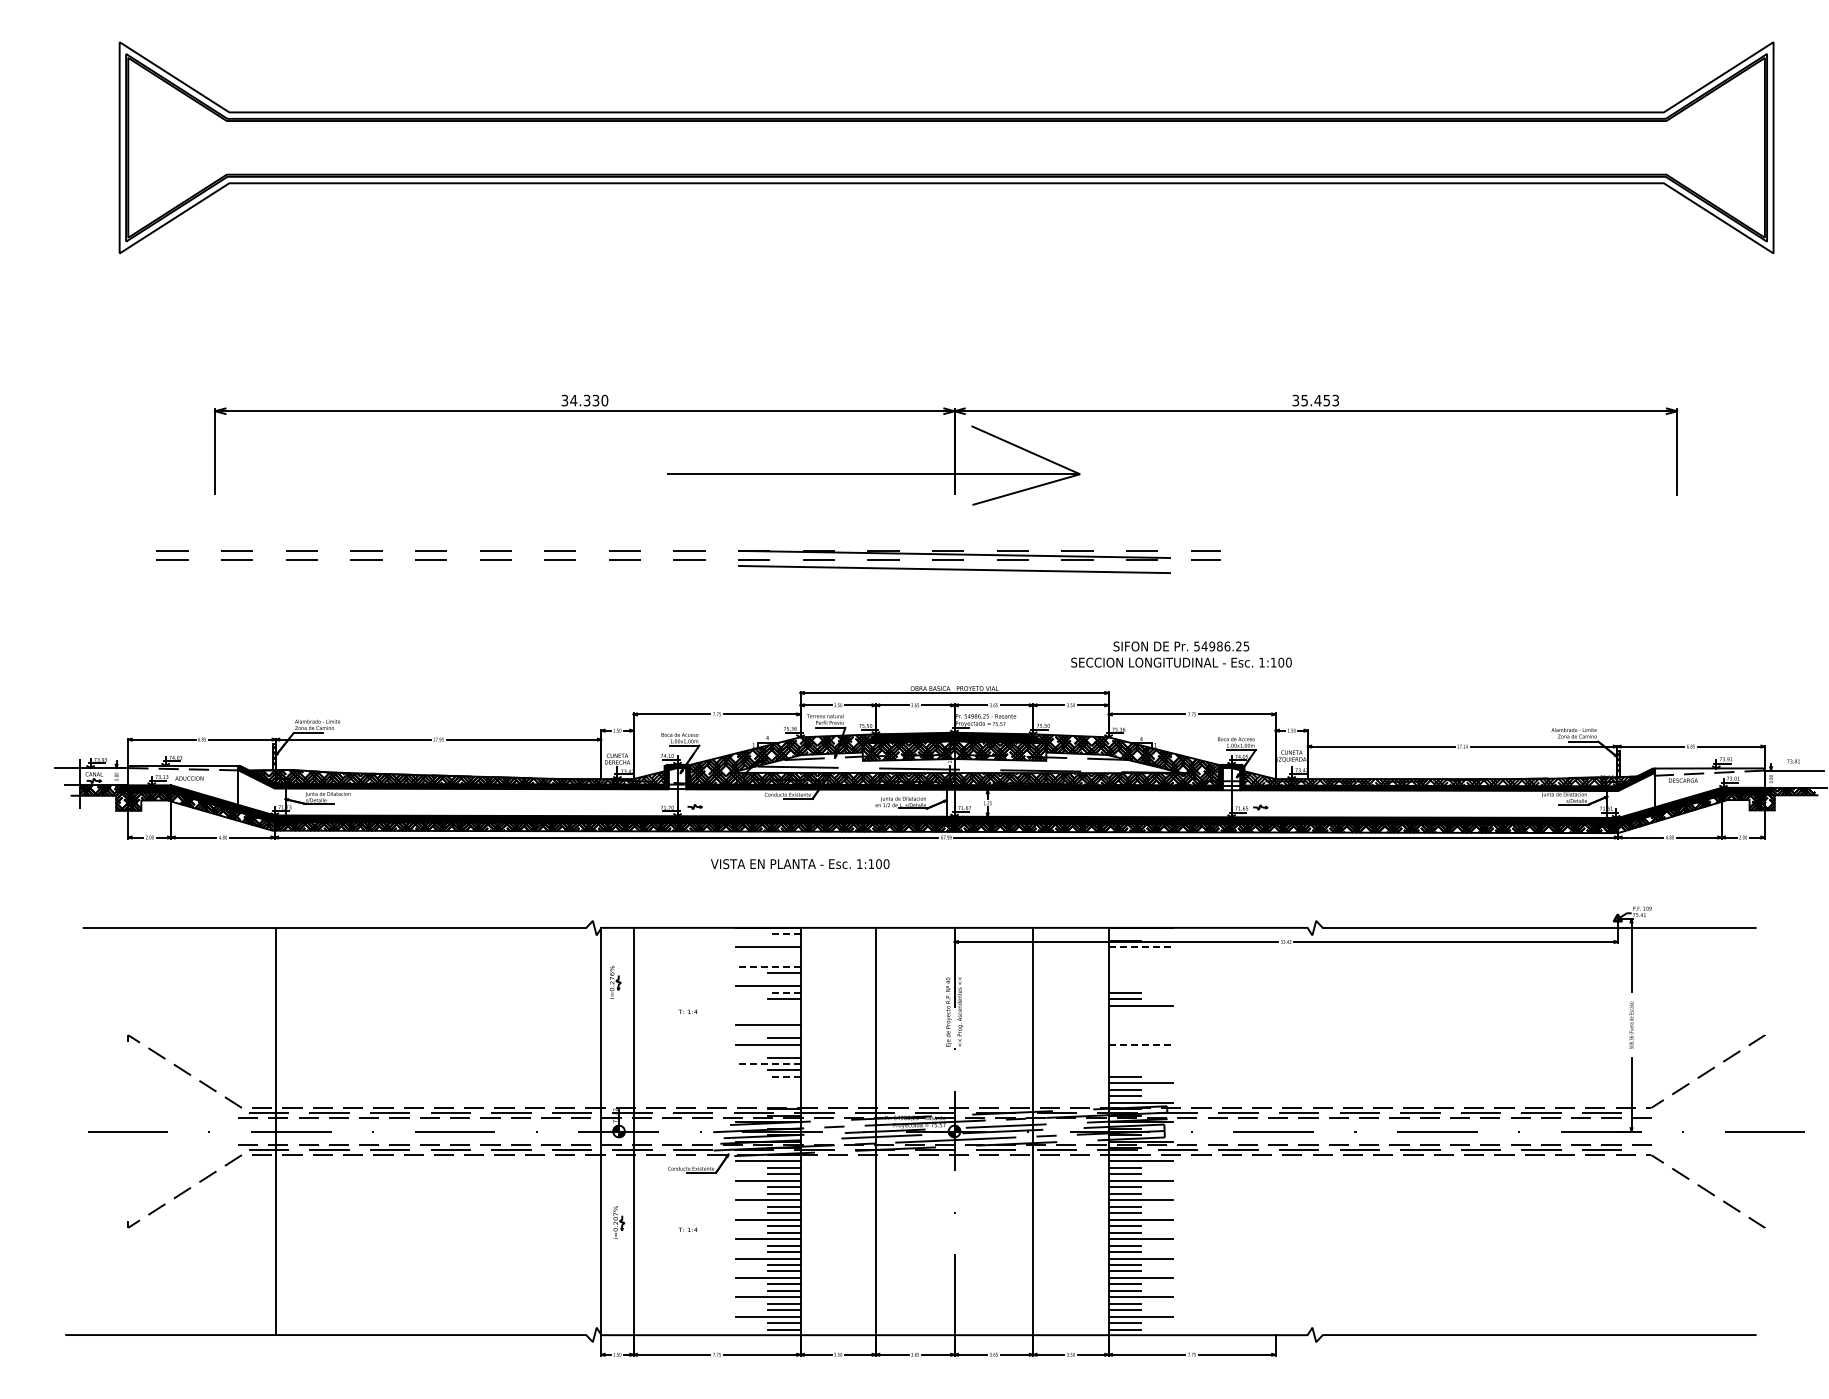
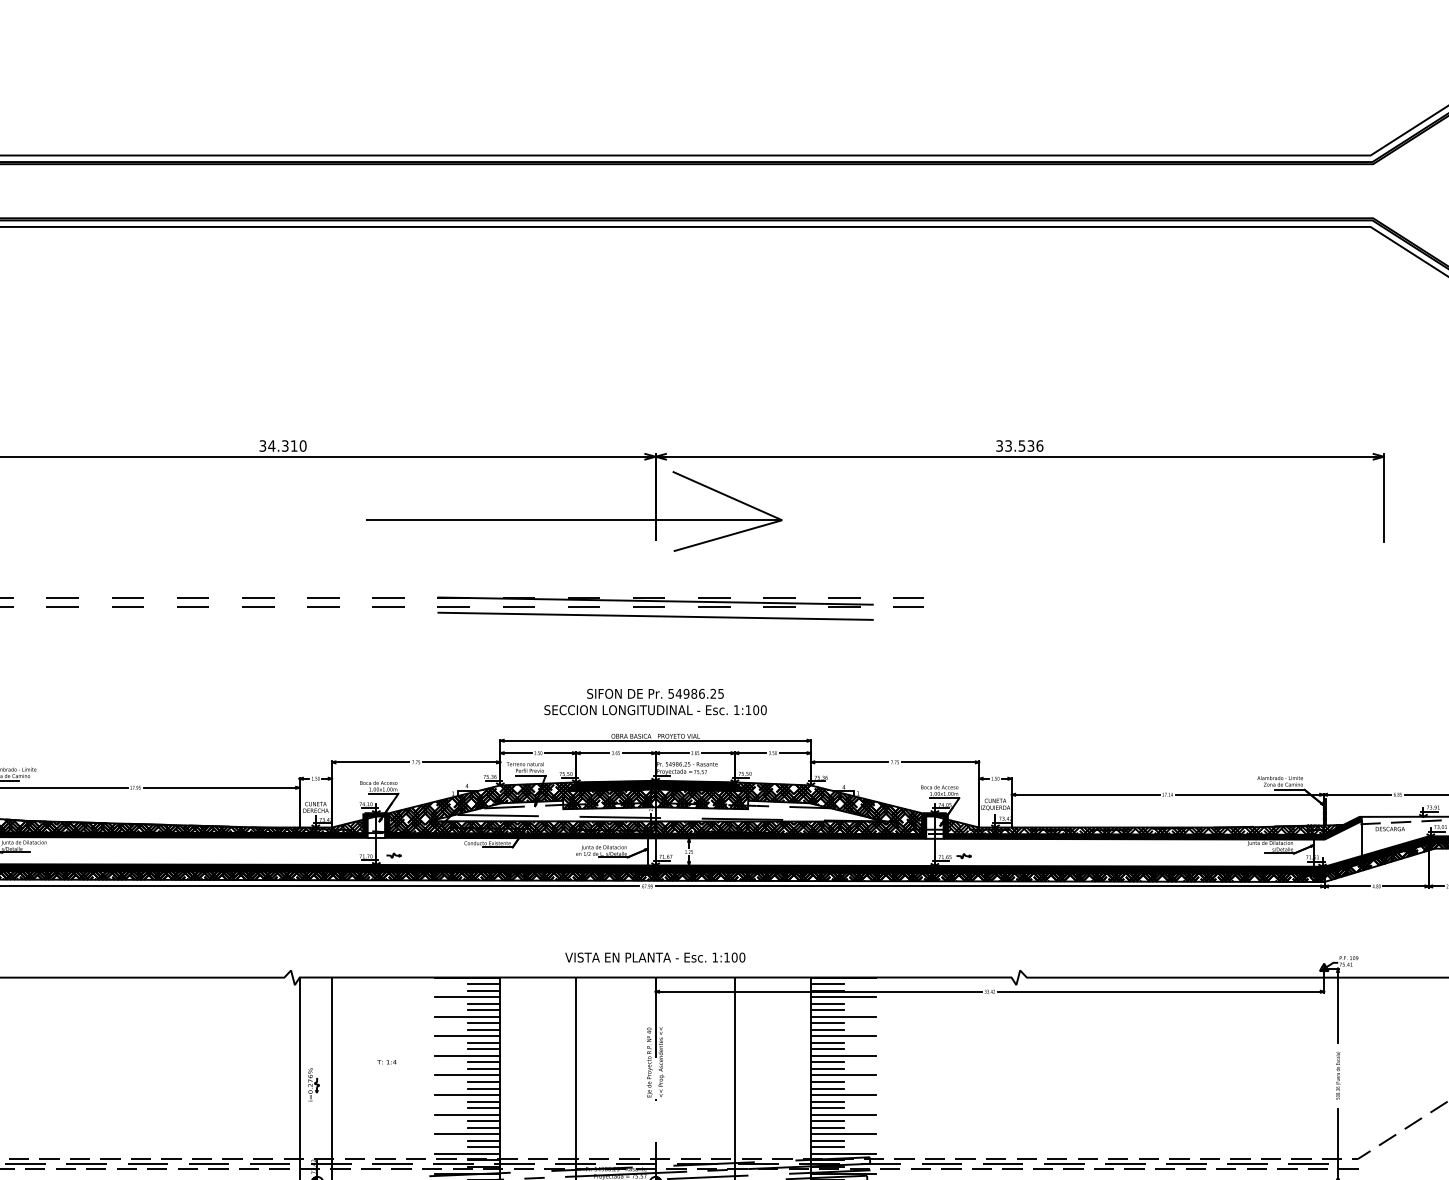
text: (595, 400) -> (293, 445), 34.330 -> 34.310
text: (1320, 400) -> (1024, 445), 35.453 -> 33.536
text: (1181, 654) -> (655, 701), moved
text: (800, 864) -> (655, 957), moved
line: (783, 934) -> (483, 984), dashed -> solid
line: (1124, 934) -> (826, 984), added
line: (784, 940) -> (484, 990), added
line: (1141, 947) -> (844, 997), dashed -> solid
line: (784, 953) -> (484, 1003), added
line: (1124, 953) -> (826, 1003), added
line: (784, 960) -> (484, 1010), added
line: (1124, 960) -> (826, 1010), added
line: (767, 966) -> (467, 1016), dashed -> solid
line: (1140, 966) -> (843, 1016), added
line: (1124, 973) -> (826, 1023), added
line: (784, 979) -> (484, 1029), added
line: (1124, 979) -> (826, 1029), added
part: (615, 981) -> (313, 1083), moved
line: (1140, 986) -> (843, 1036), added
line: (783, 992) -> (483, 1042), dashed -> solid
line: (767, 1005) -> (467, 1055), added
line: (784, 1012) -> (484, 1062), added
line: (1124, 1012) -> (826, 1062), added
line: (784, 1018) -> (484, 1068), added
line: (1124, 1018) -> (826, 1068), added
line: (1140, 1025) -> (843, 1075), added
line: (784, 1031) -> (484, 1081), added
line: (1124, 1031) -> (826, 1081), added
line: (1124, 1038) -> (826, 1089), added
line: (1141, 1044) -> (844, 1095), dashed -> solid
line: (784, 1051) -> (484, 1102), added
line: (1124, 1051) -> (826, 1102), added
line: (1124, 1057) -> (826, 1108), added
line: (767, 1063) -> (467, 1114), dashed -> solid
line: (1140, 1063) -> (843, 1114), added
line: (1124, 1070) -> (826, 1121), added
line: (783, 1076) -> (483, 1127), dashed -> solid
line: (767, 1083) -> (467, 1134), added
line: (784, 1089) -> (484, 1140), added
line: (784, 1096) -> (484, 1147), added
line: (767, 1102) -> (467, 1153), added

